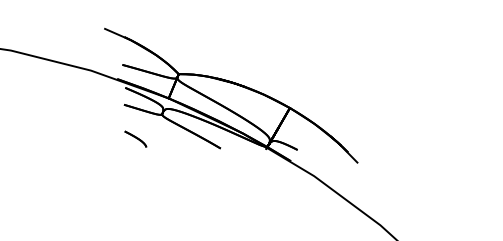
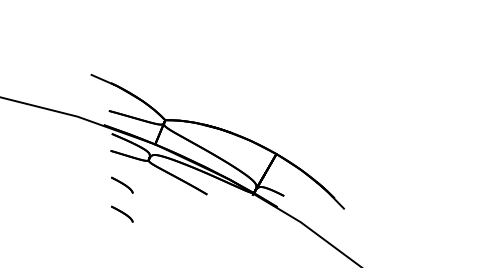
part: (135, 167) -> (122, 213), added

